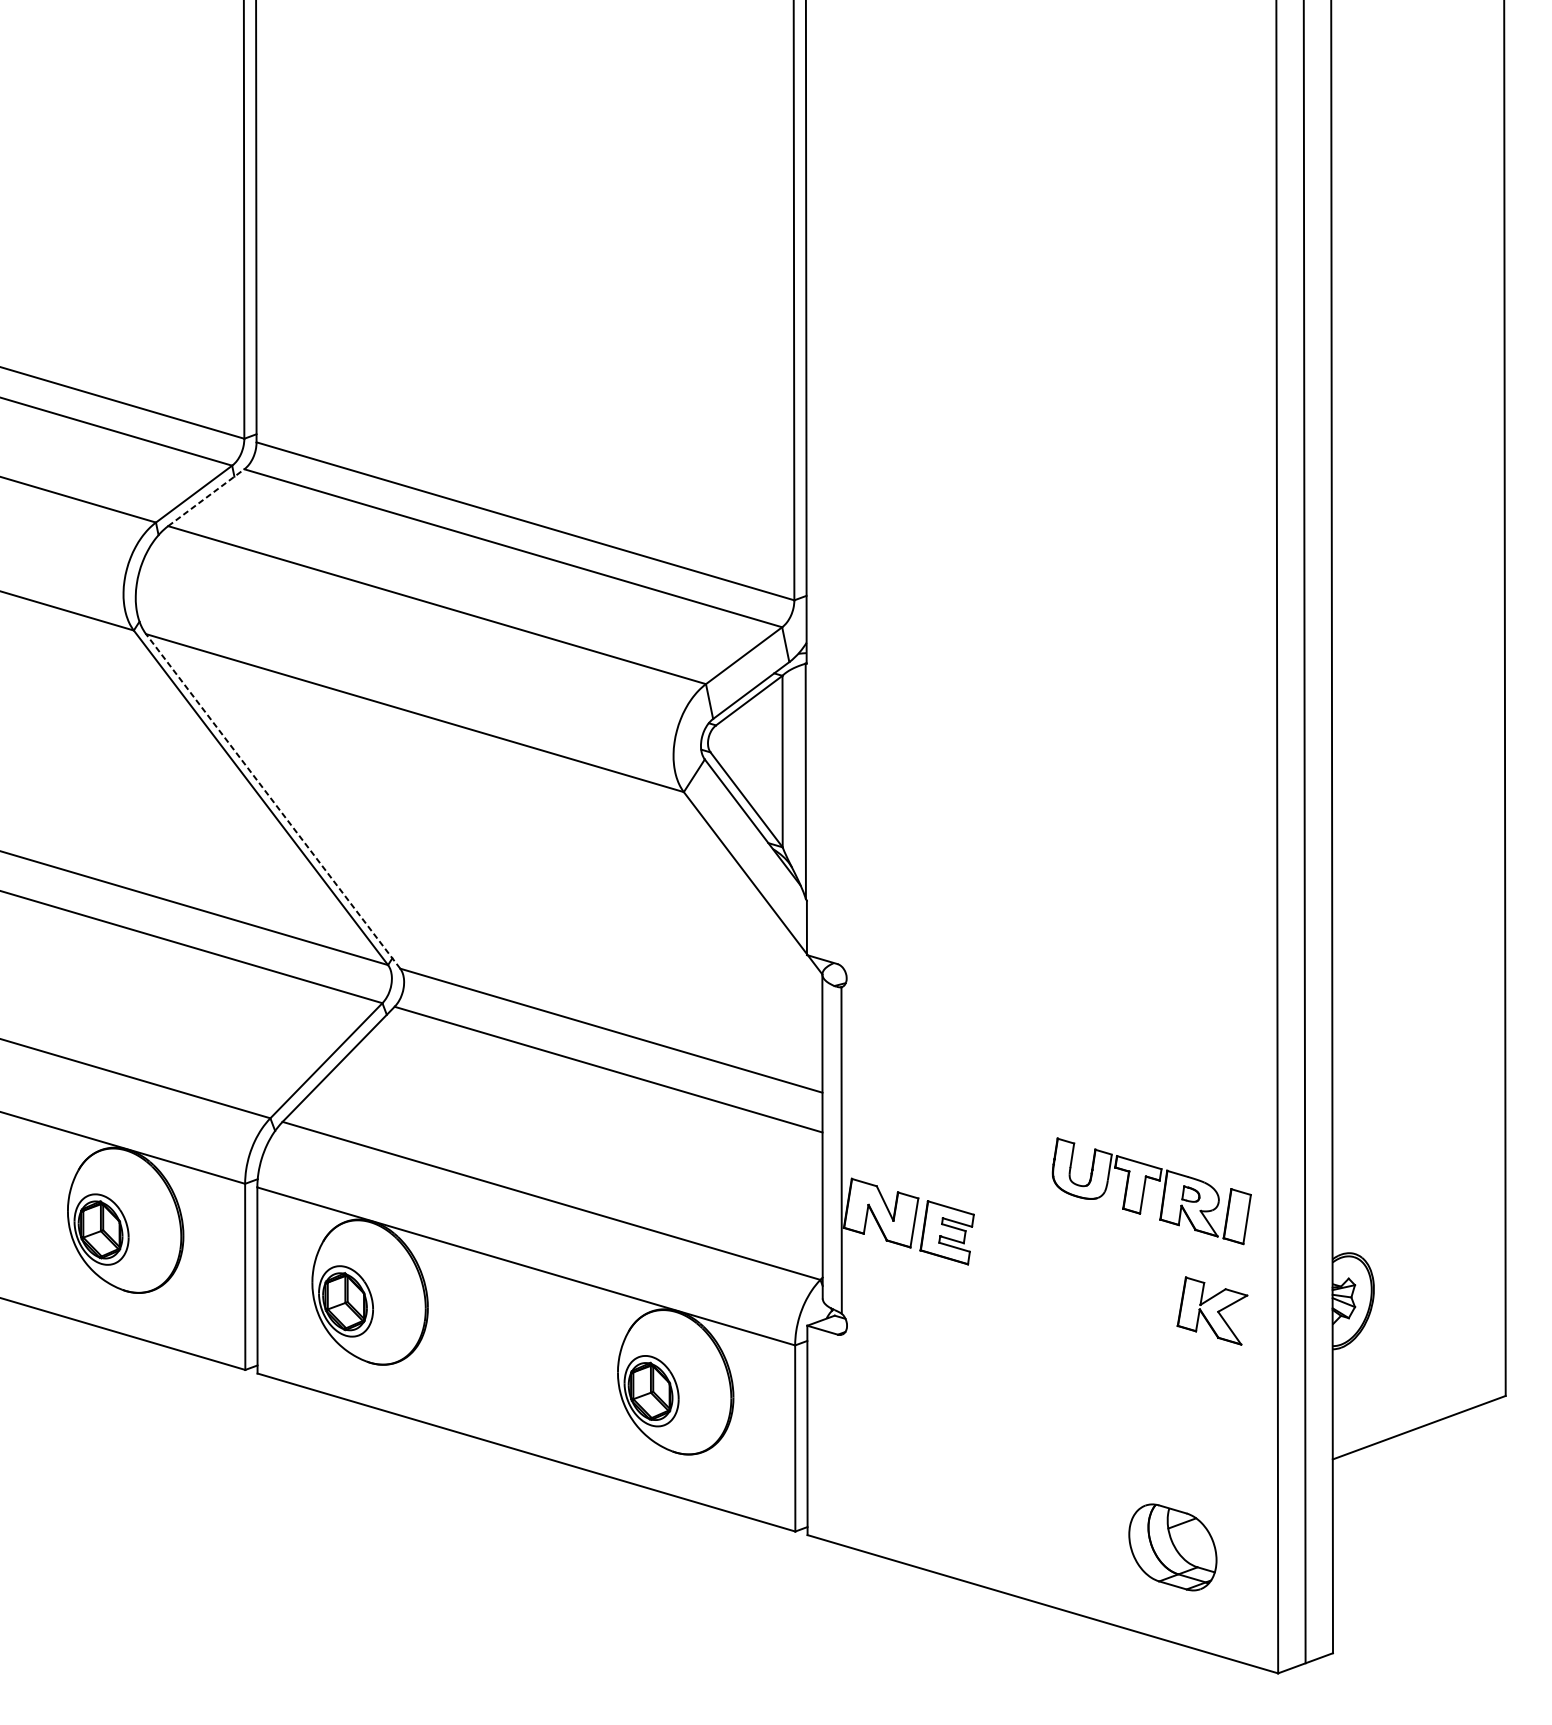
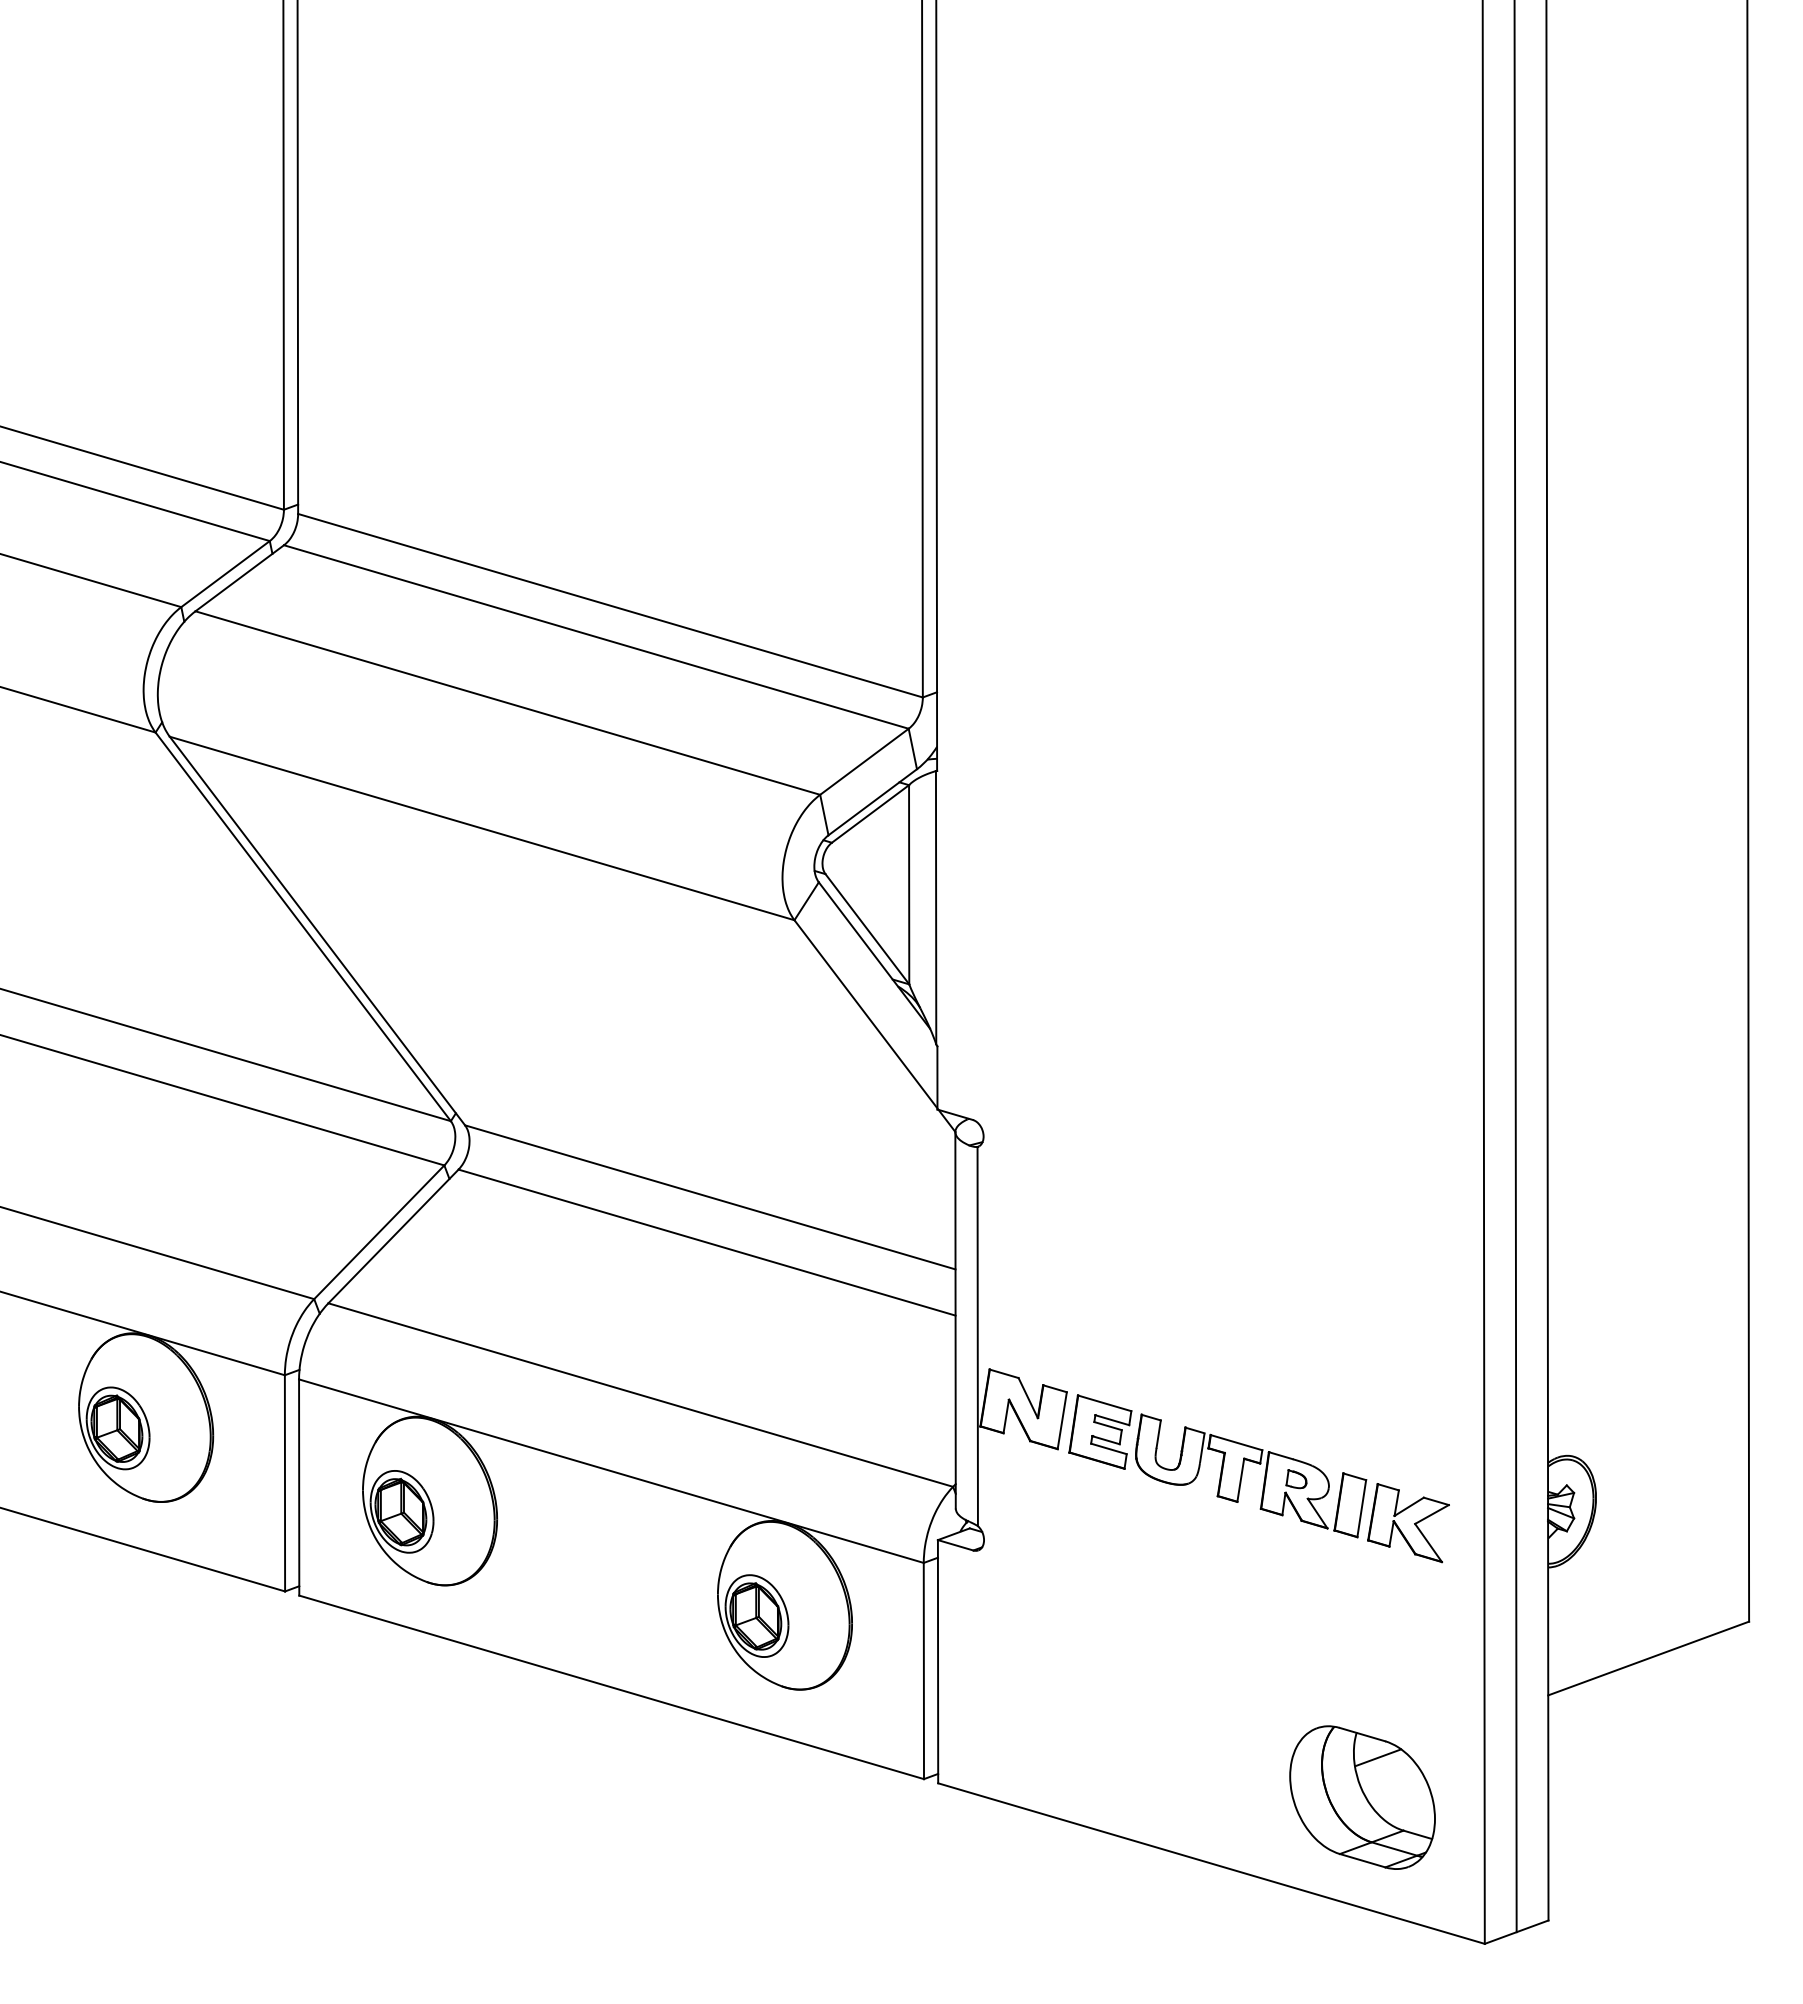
line: (206, 497) -> (240, 577), dashed -> solid
line: (273, 800) -> (317, 930), dashed -> solid
part: (1145, 1187) -> (1243, 1471), moved
part: (1172, 1547) -> (1362, 1797), size x1.43

